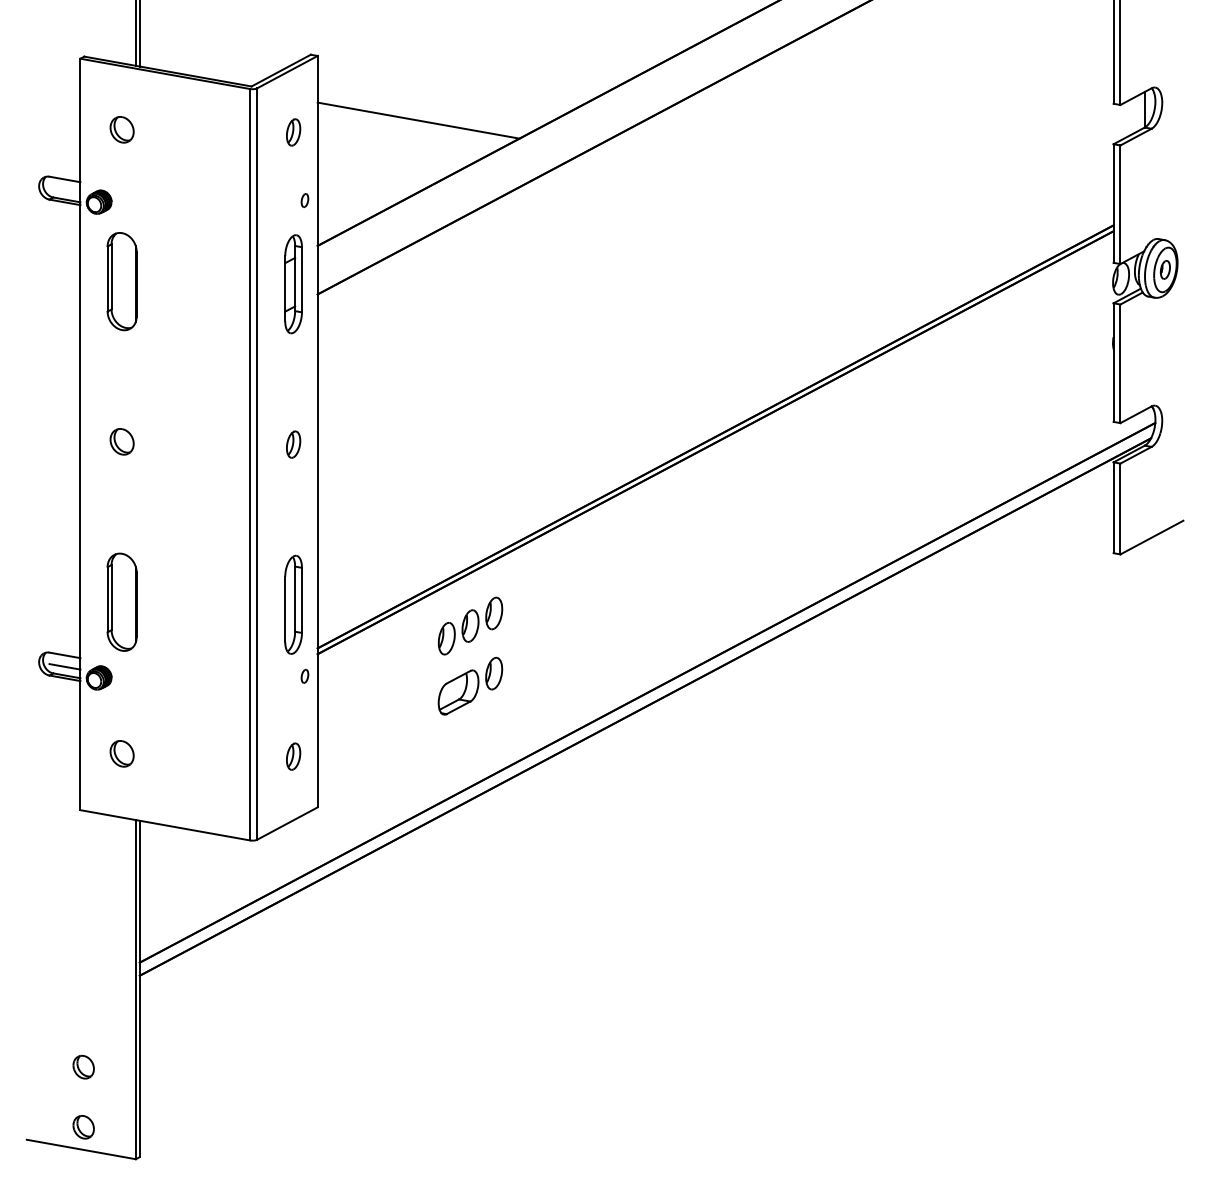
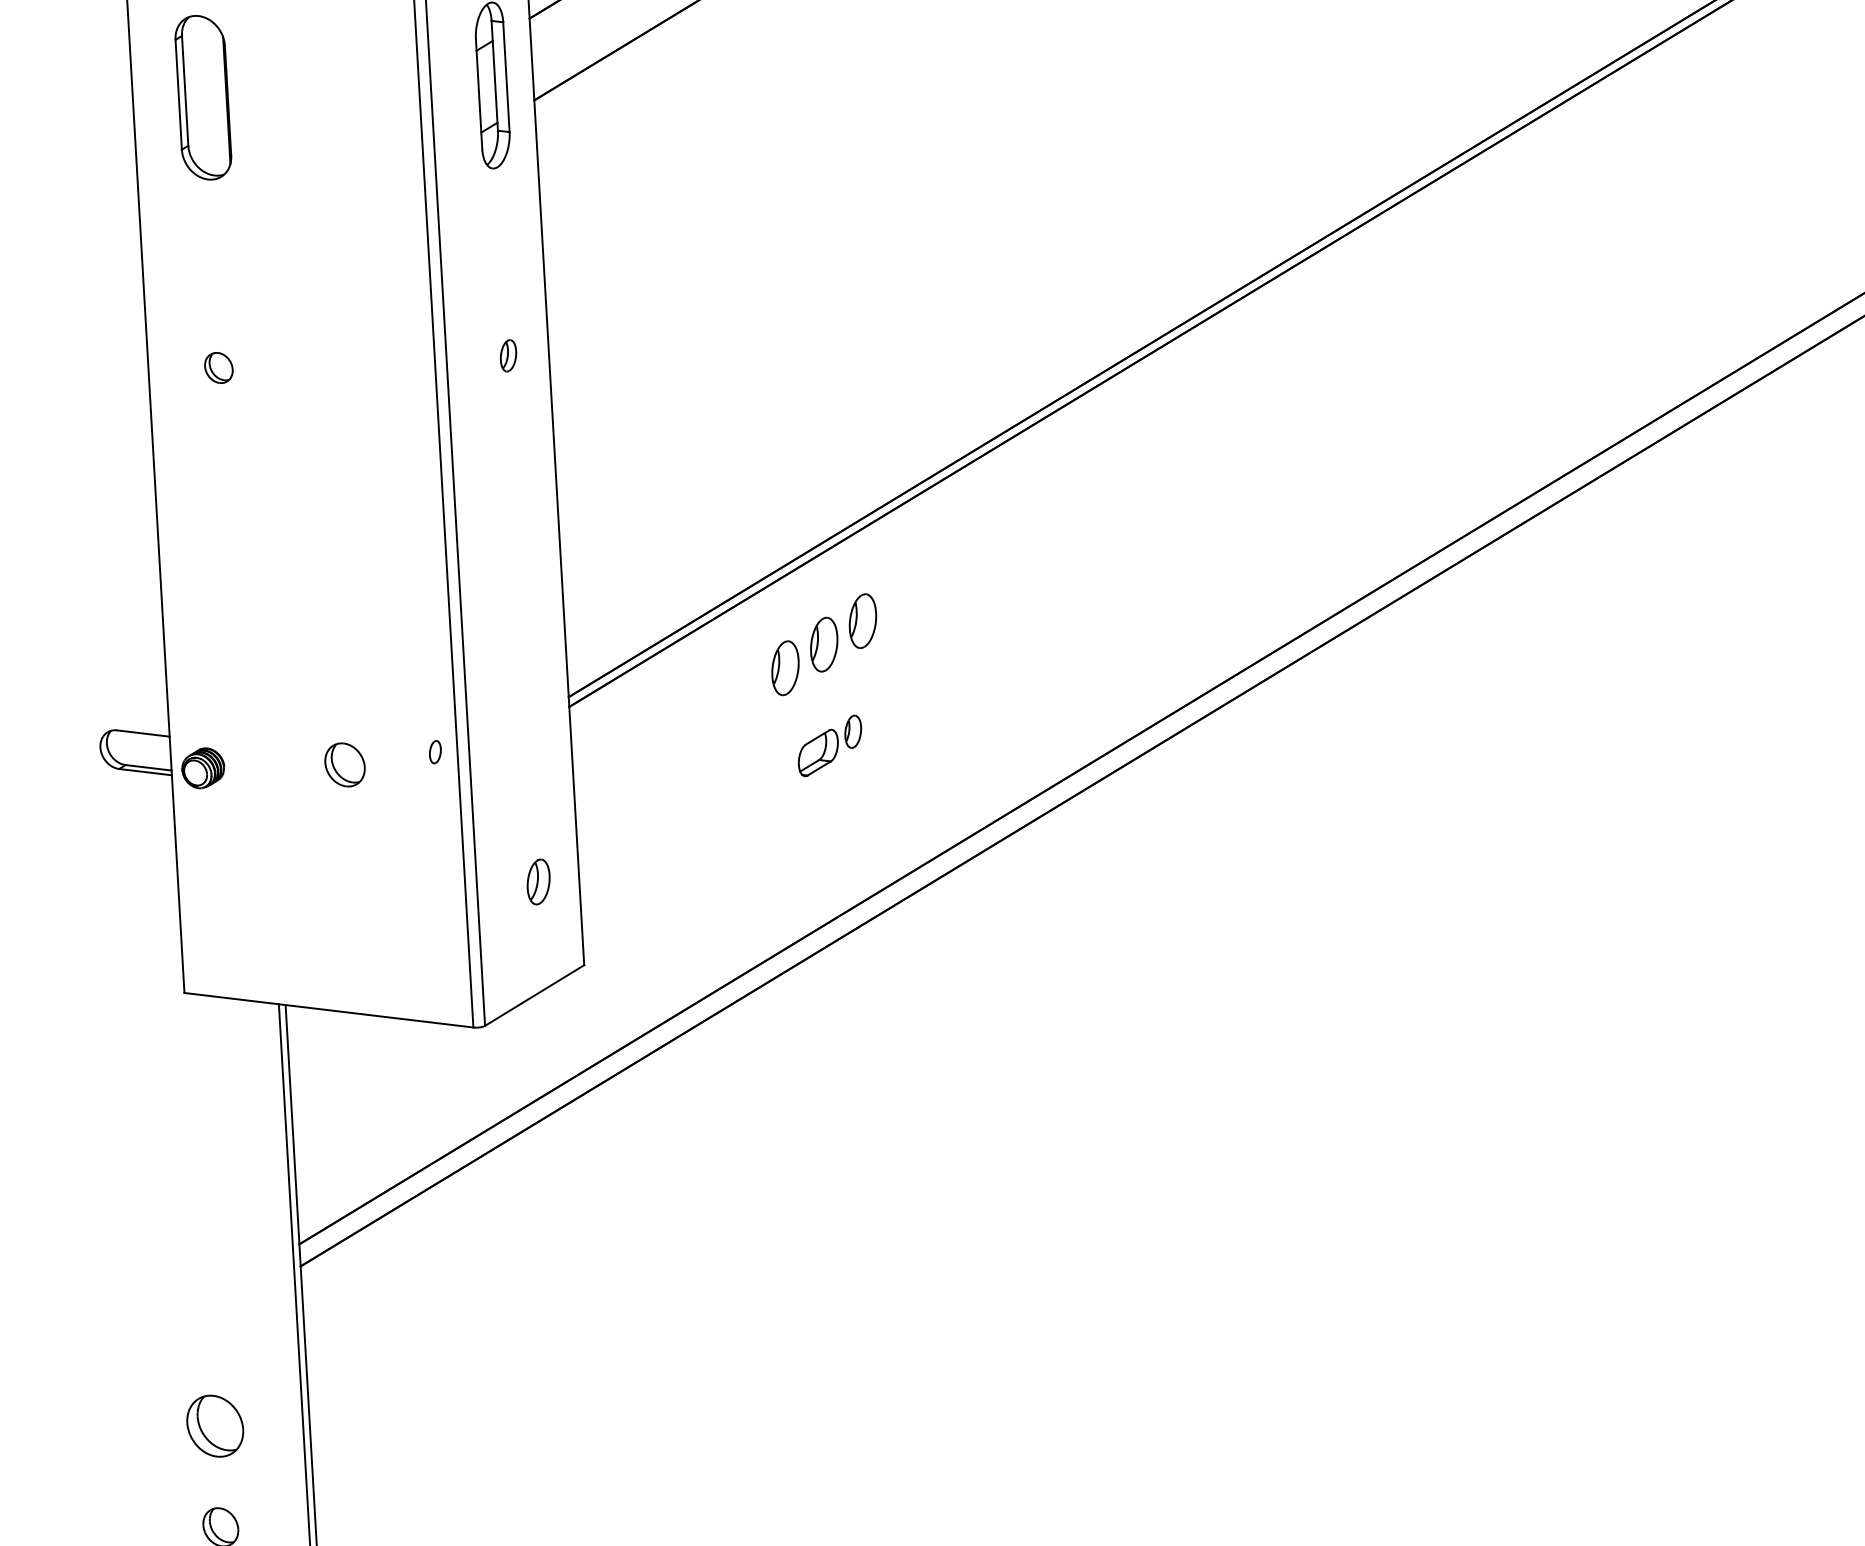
part: (121, 441) -> (217, 367), size x0.7
part: (293, 444) -> (508, 355), size x0.7
part: (121, 601) -> (233, 637), removed
part: (293, 604) -> (523, 625), removed
line: (64, 666) -> (143, 752), removed
part: (304, 675) -> (434, 750), moved
part: (470, 685) -> (829, 744), size x0.6
part: (121, 753) -> (343, 764), moved
part: (83, 1066) -> (214, 1424), size x1.6

